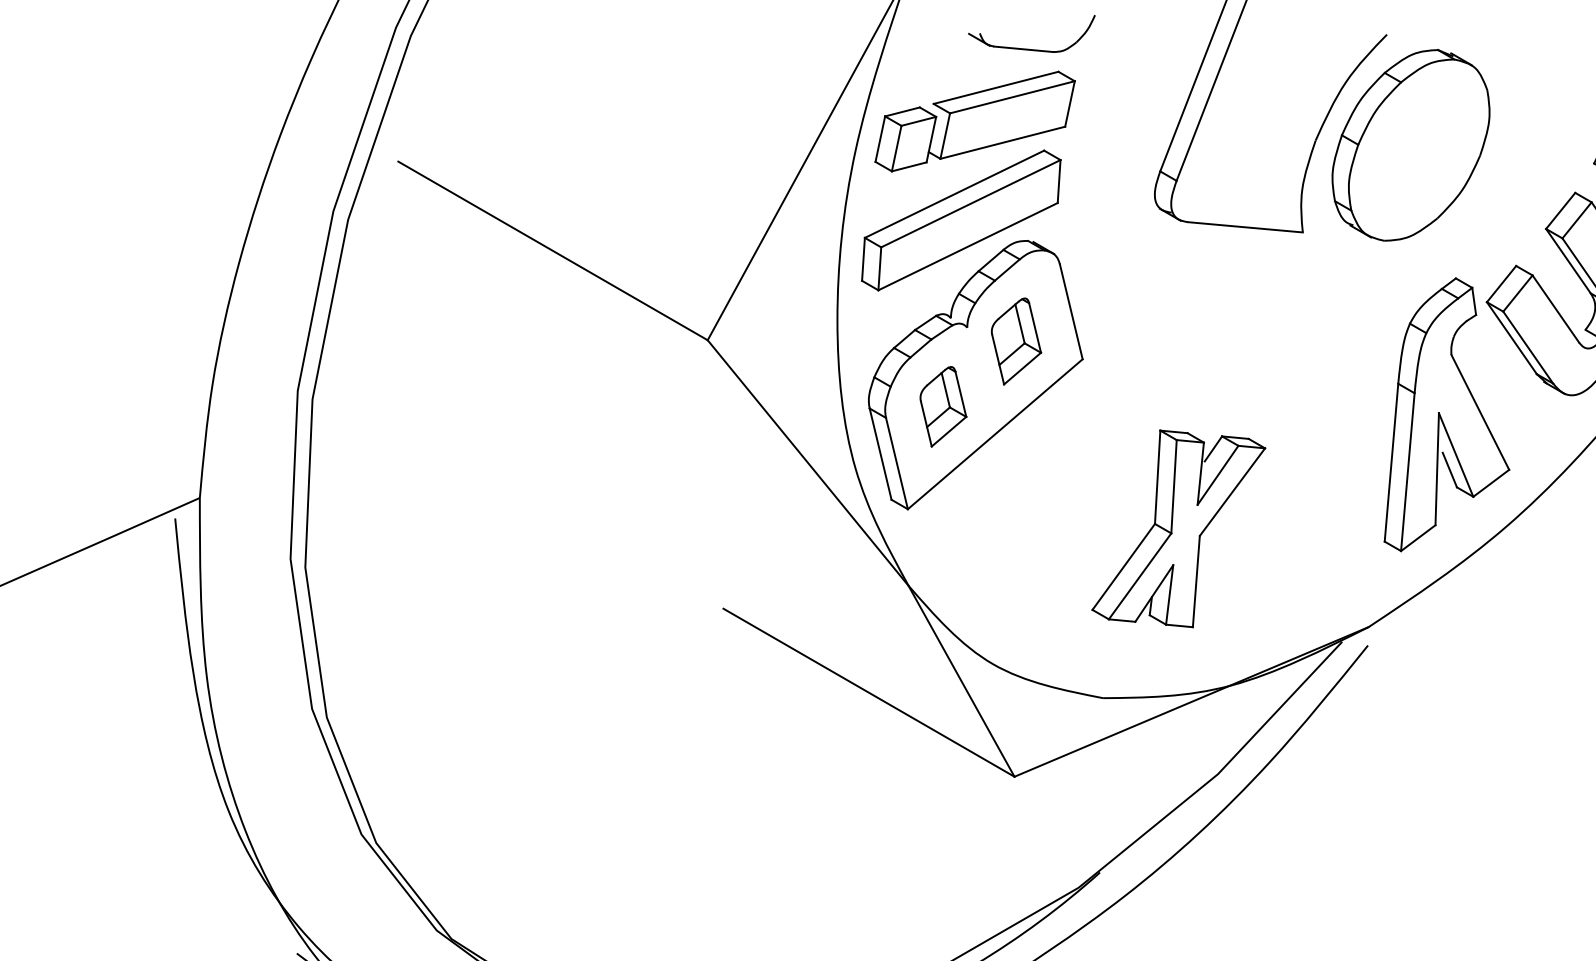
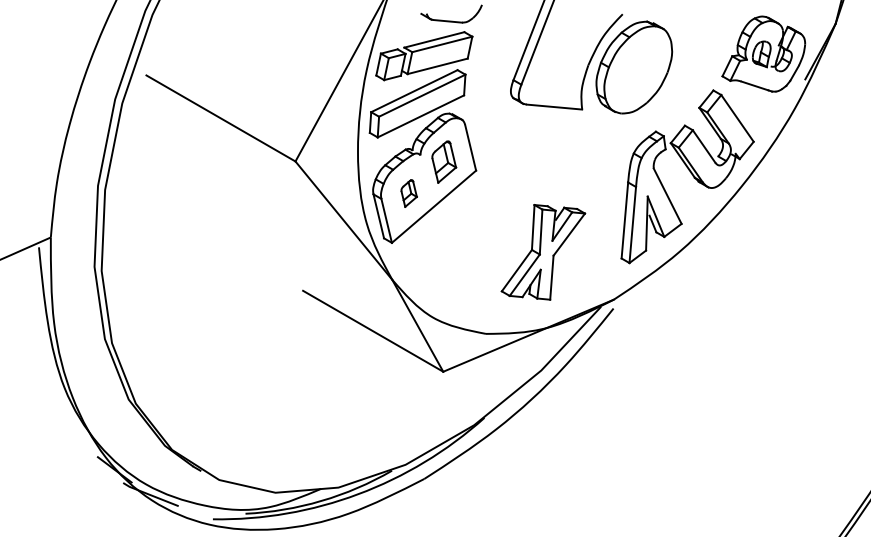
part: (944, 406) -> (409, 193), size x0.7
part: (1178, 529) -> (543, 252), moved

